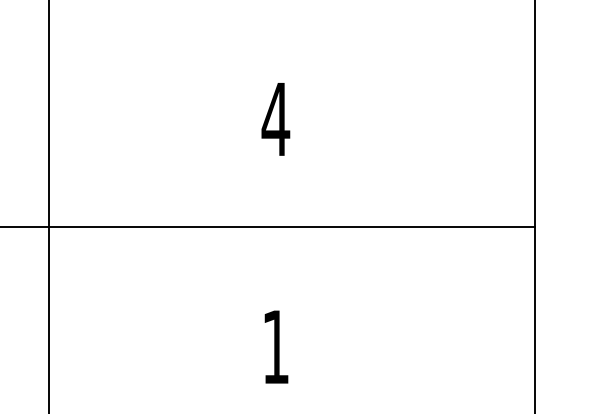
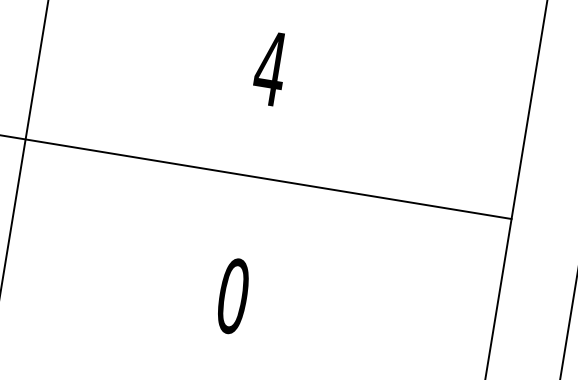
text: (275, 346) -> (232, 295), 1 -> 0

